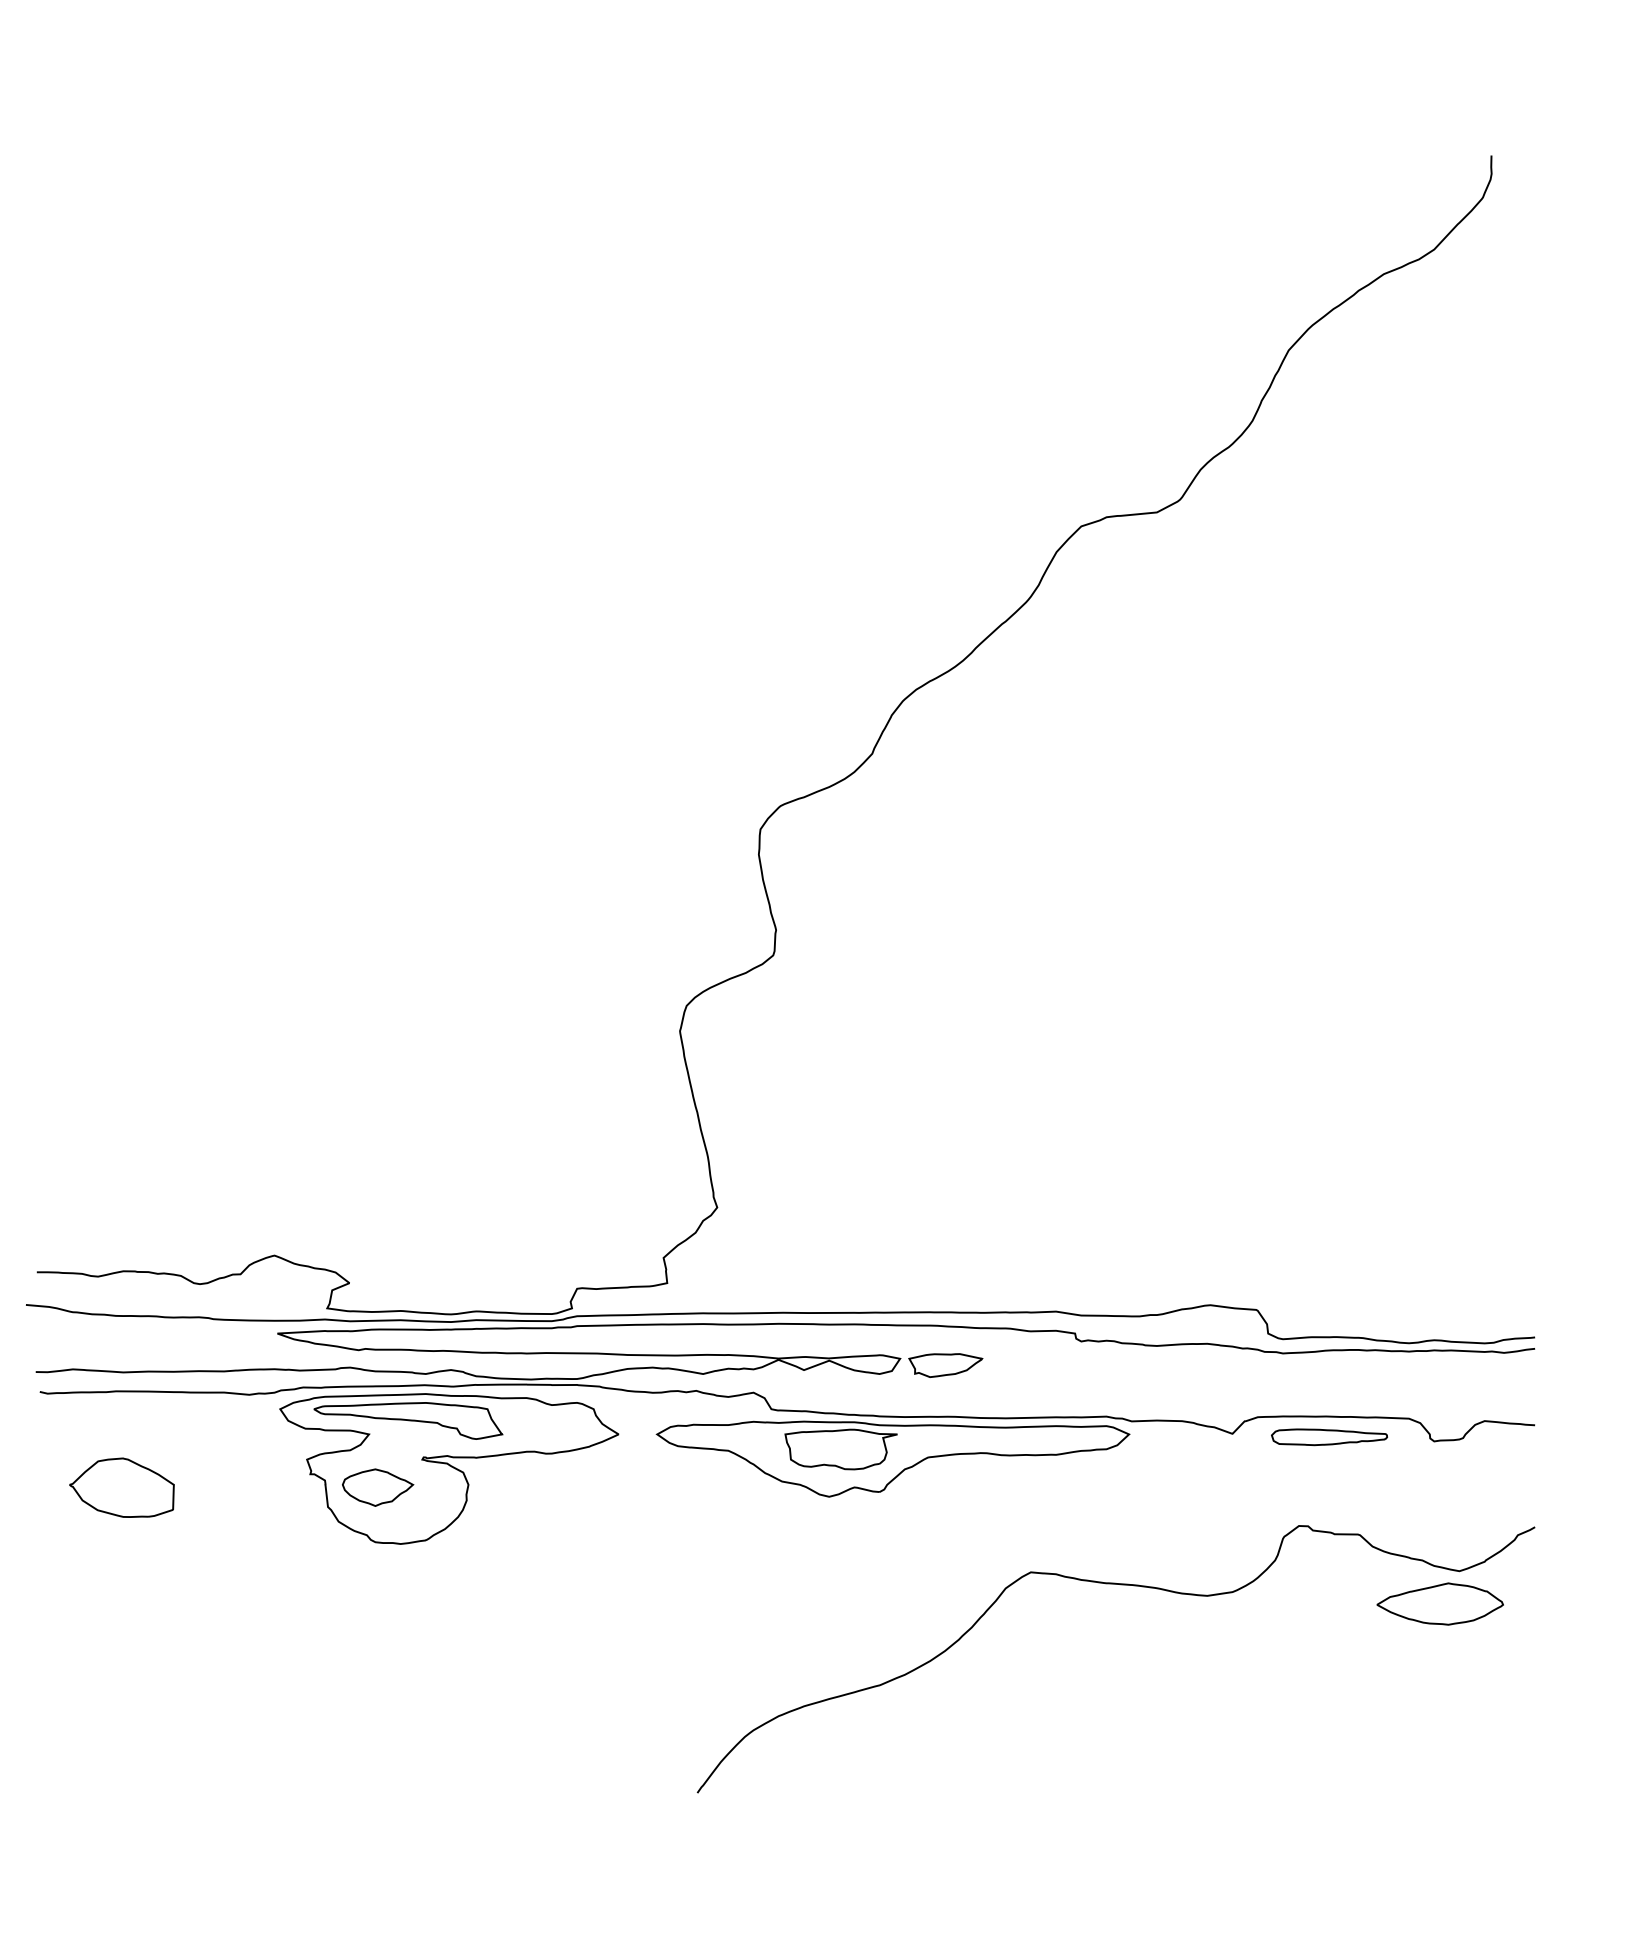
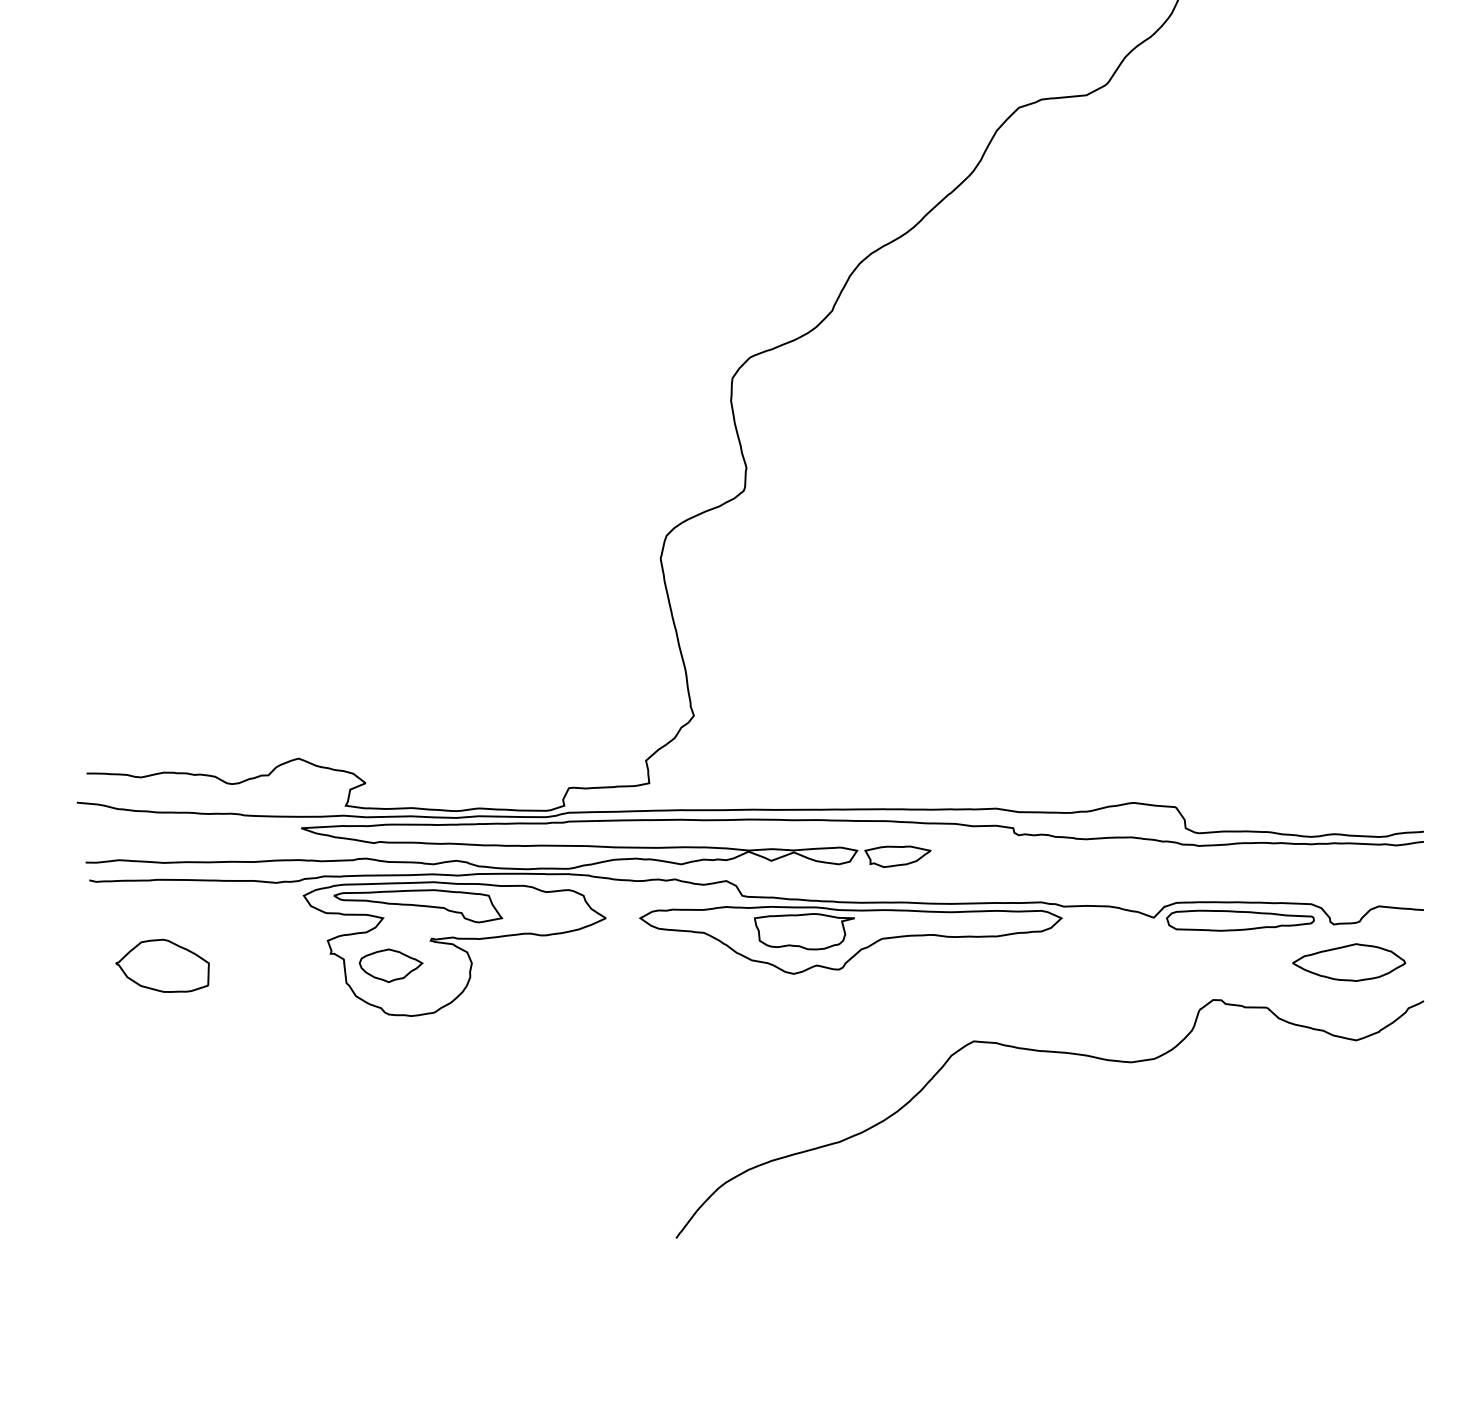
part: (1329, 1437) -> (1240, 921), size x1.43
part: (1439, 1603) -> (1348, 962), moved

